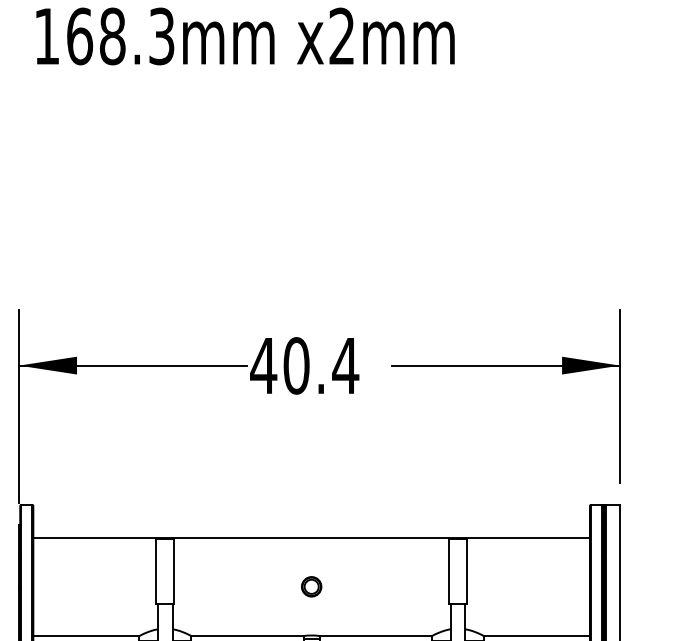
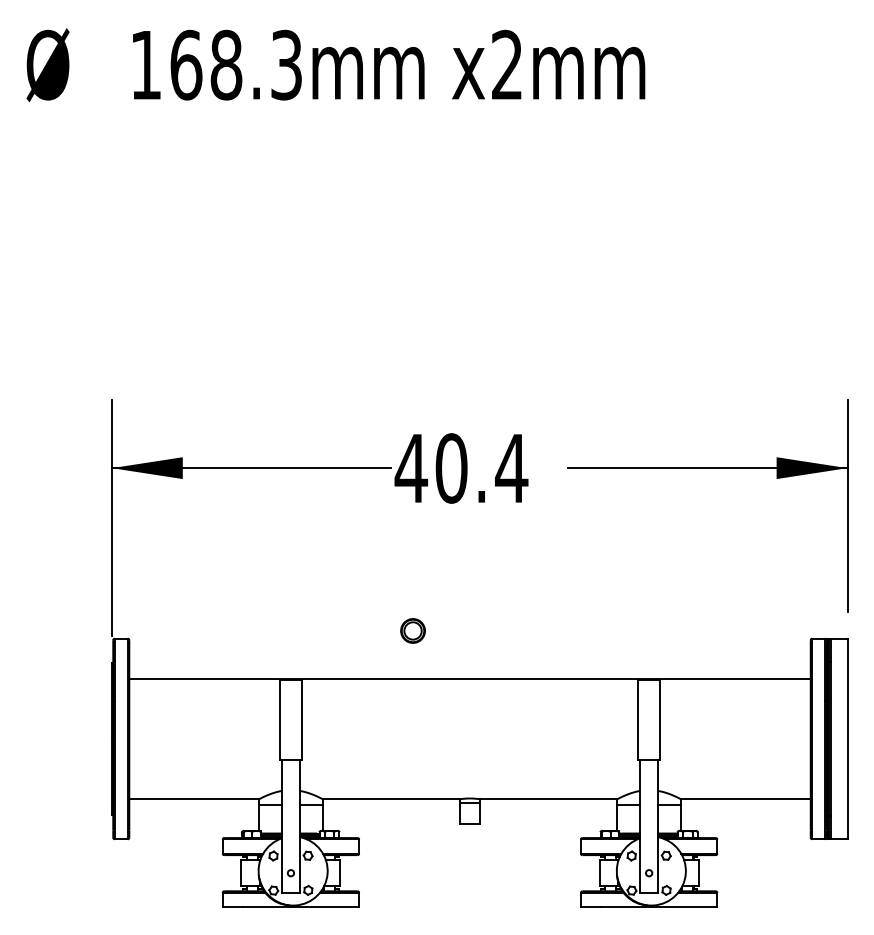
part: (311, 586) -> (412, 630), moved

